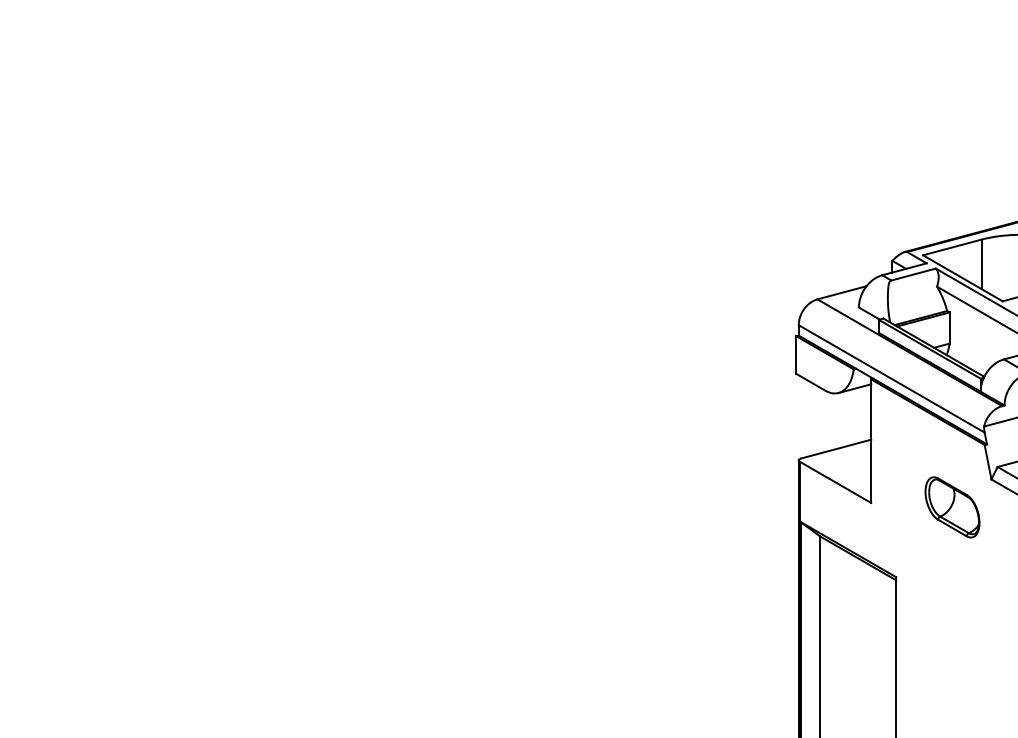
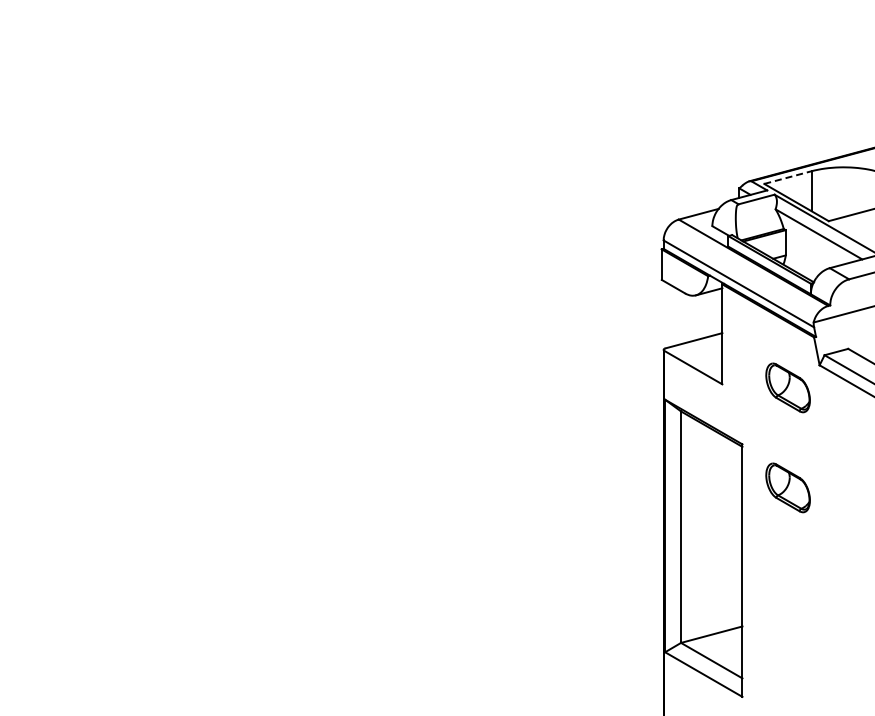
line: (952, 247) -> (788, 177), solid -> dashed
part: (951, 630) -> (787, 487), added

